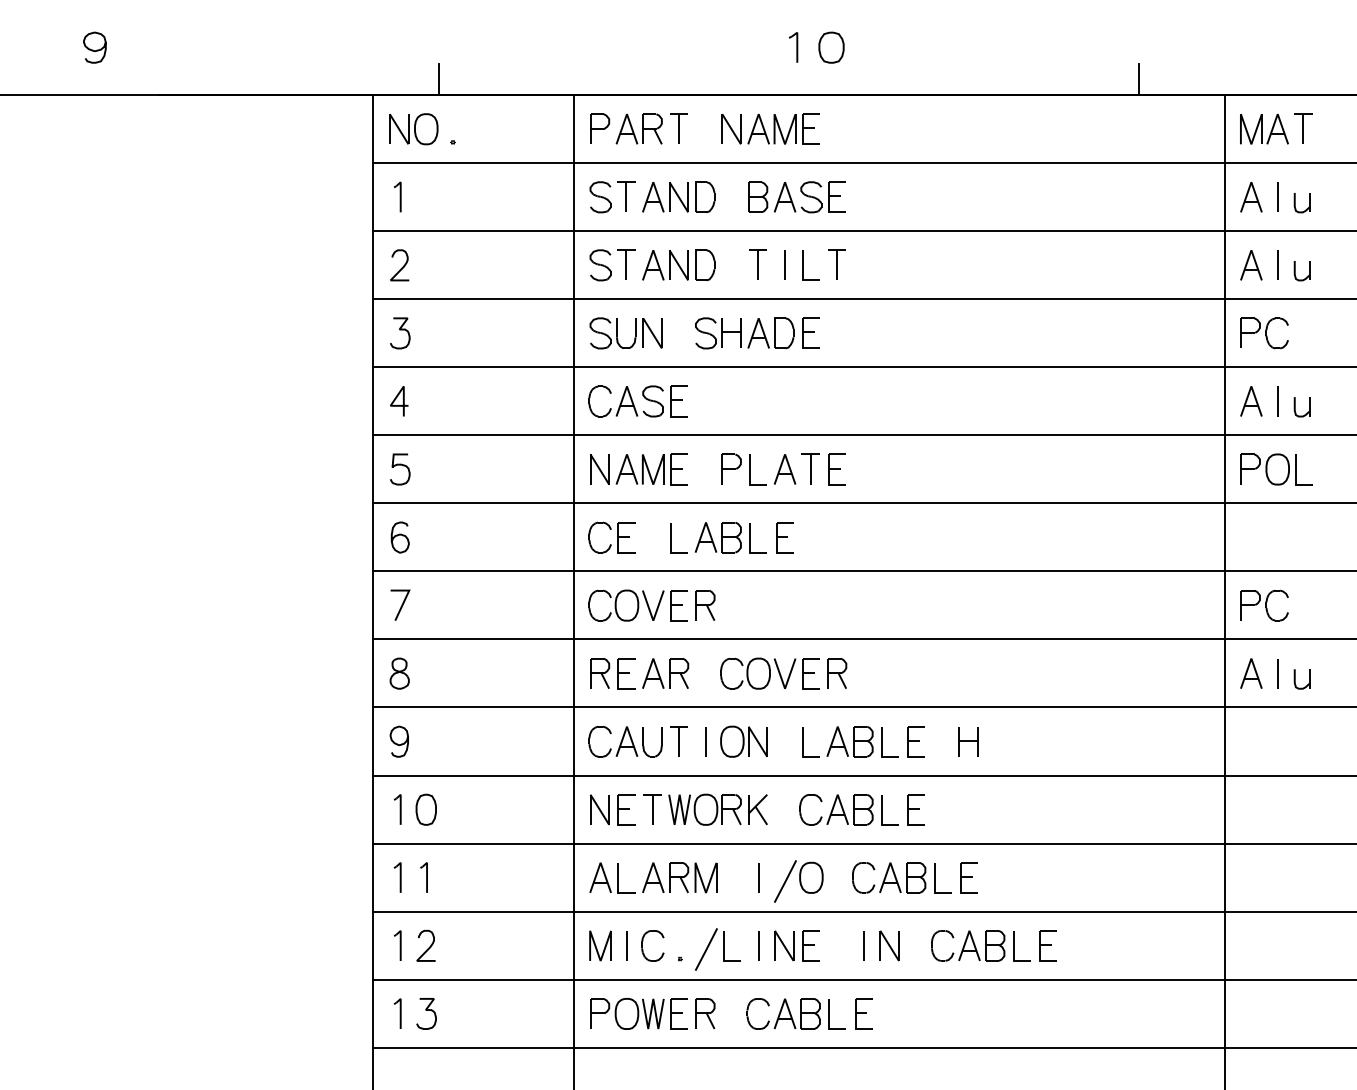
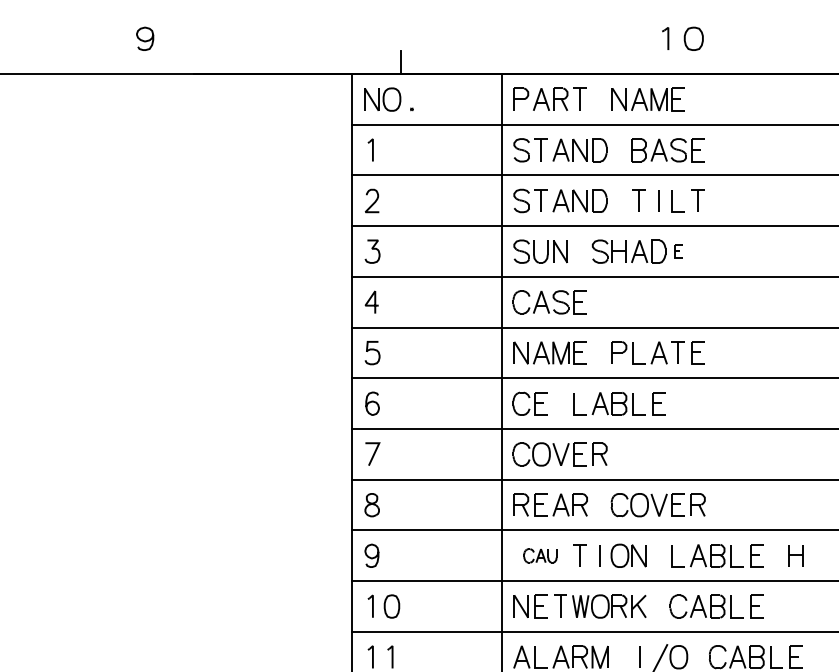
part: (810, 332) -> (678, 251), size x0.6
part: (625, 741) -> (540, 555), size x0.6

